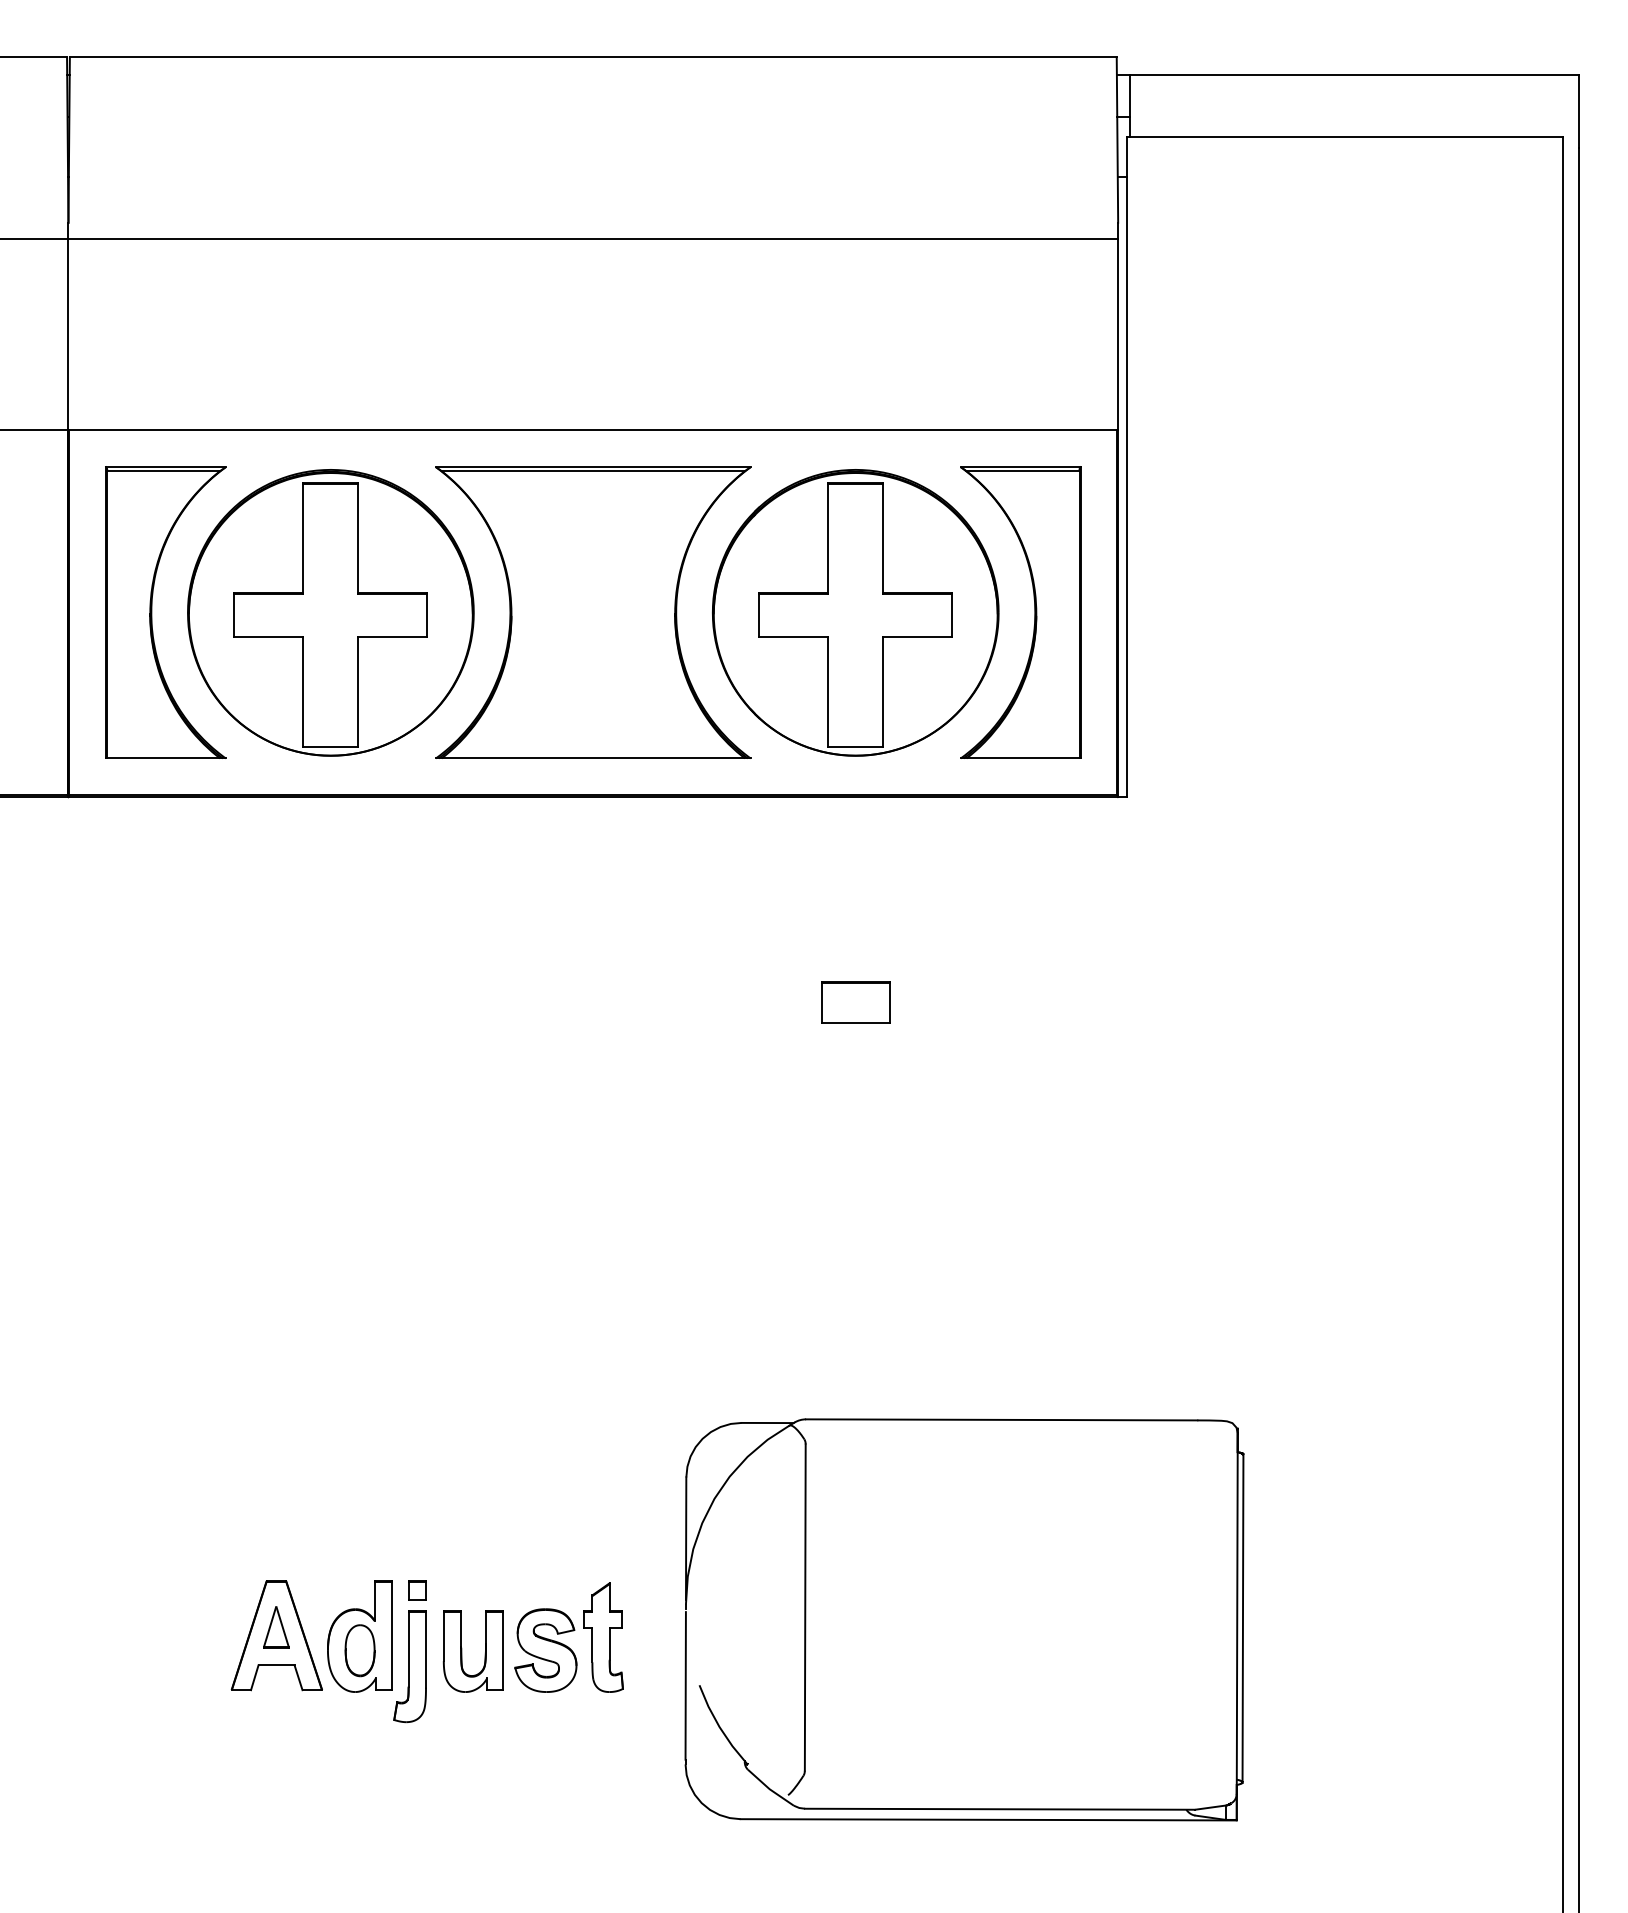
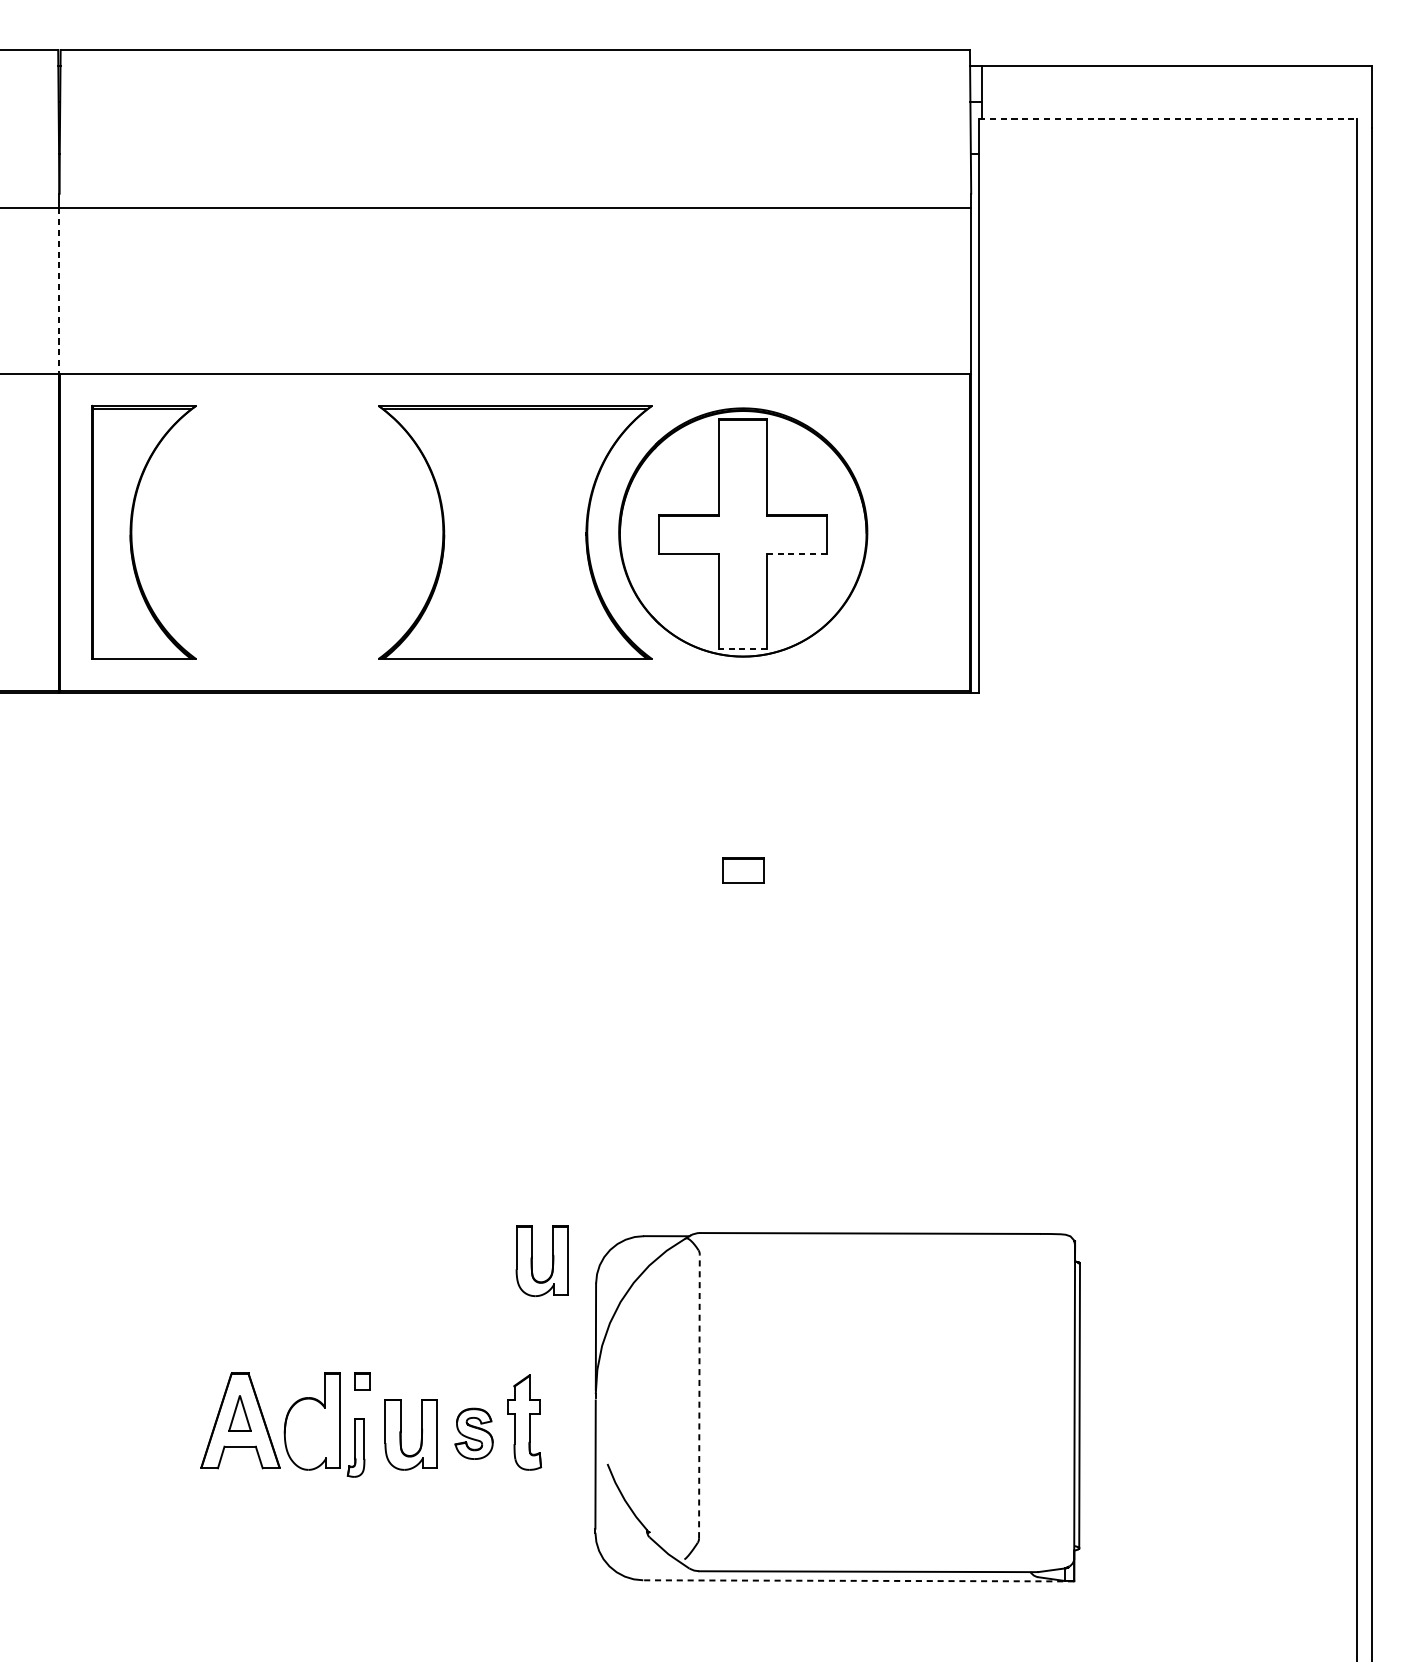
line: (1344, 136) -> (1167, 118), solid -> dashed
line: (68, 334) -> (59, 290), solid -> dashed
part: (330, 612) -> (287, 532), removed
part: (1034, 612) -> (898, 532), removed
line: (917, 637) -> (796, 553), solid -> dashed
line: (855, 747) -> (743, 649), solid -> dashed
part: (855, 1002) -> (743, 870), size x0.7
part: (613, 1451) -> (532, 1260), added
line: (805, 1607) -> (699, 1396), solid -> dashed
part: (359, 1650) -> (312, 1433), removed
part: (545, 1650) -> (473, 1433), size x0.7
part: (409, 1666) -> (355, 1447), size x0.6
line: (988, 1819) -> (858, 1580), solid -> dashed

